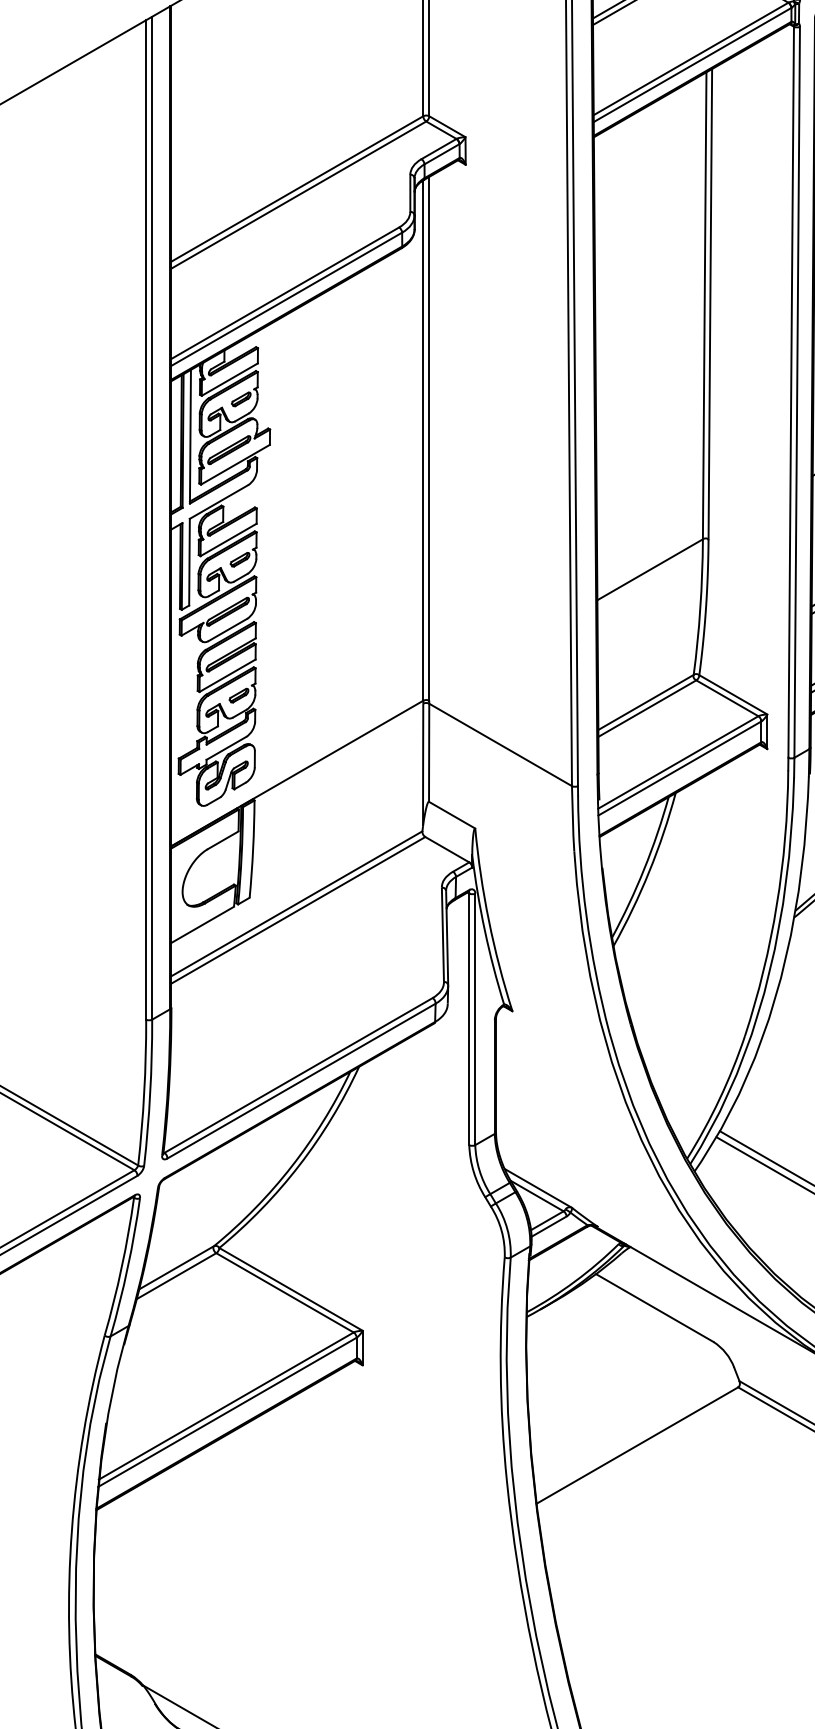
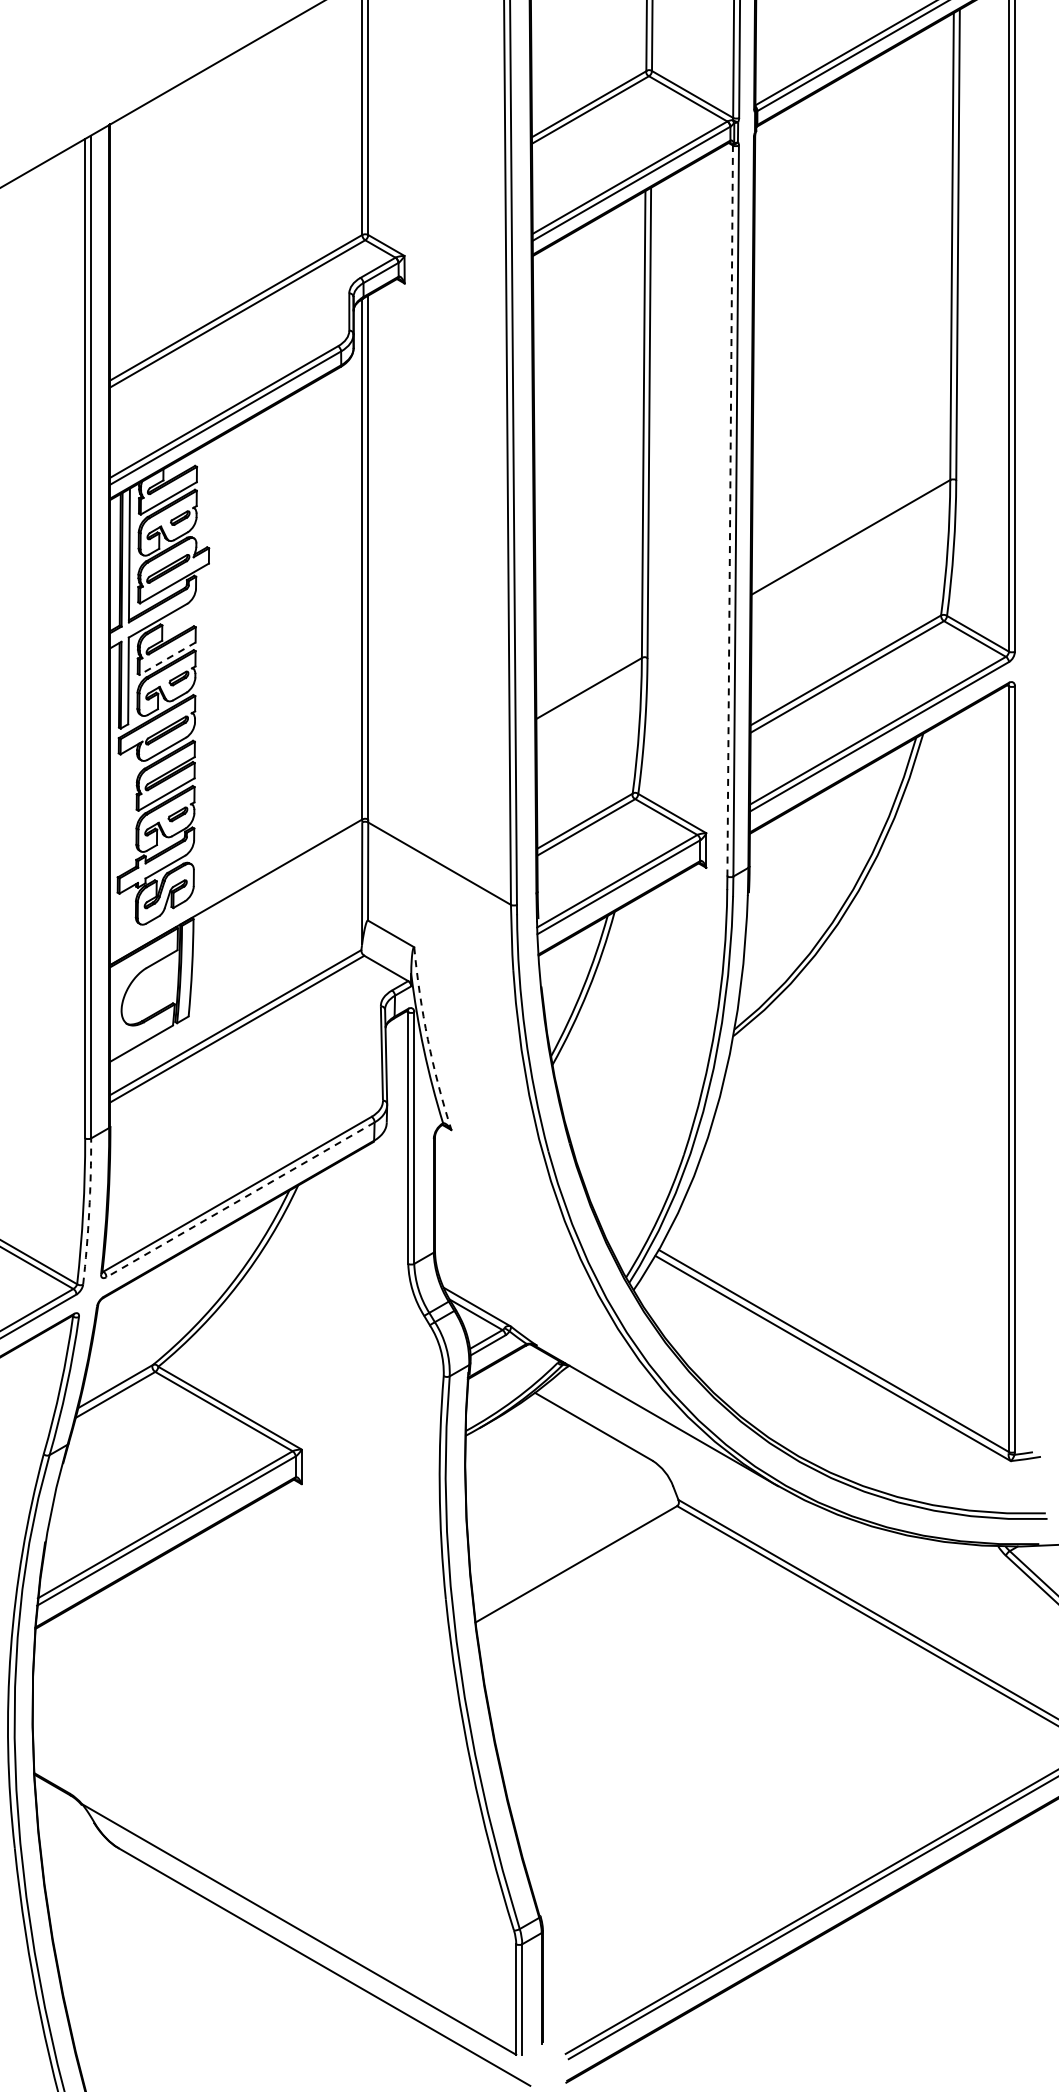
line: (791, 392) -> (730, 511), solid -> dashed
line: (228, 539) -> (167, 658), solid -> dashed
arc: (488, 920) -> (427, 1039), solid -> dashed
line: (301, 1080) -> (240, 1199), solid -> dashed
arc: (150, 1092) -> (89, 1211), solid -> dashed

